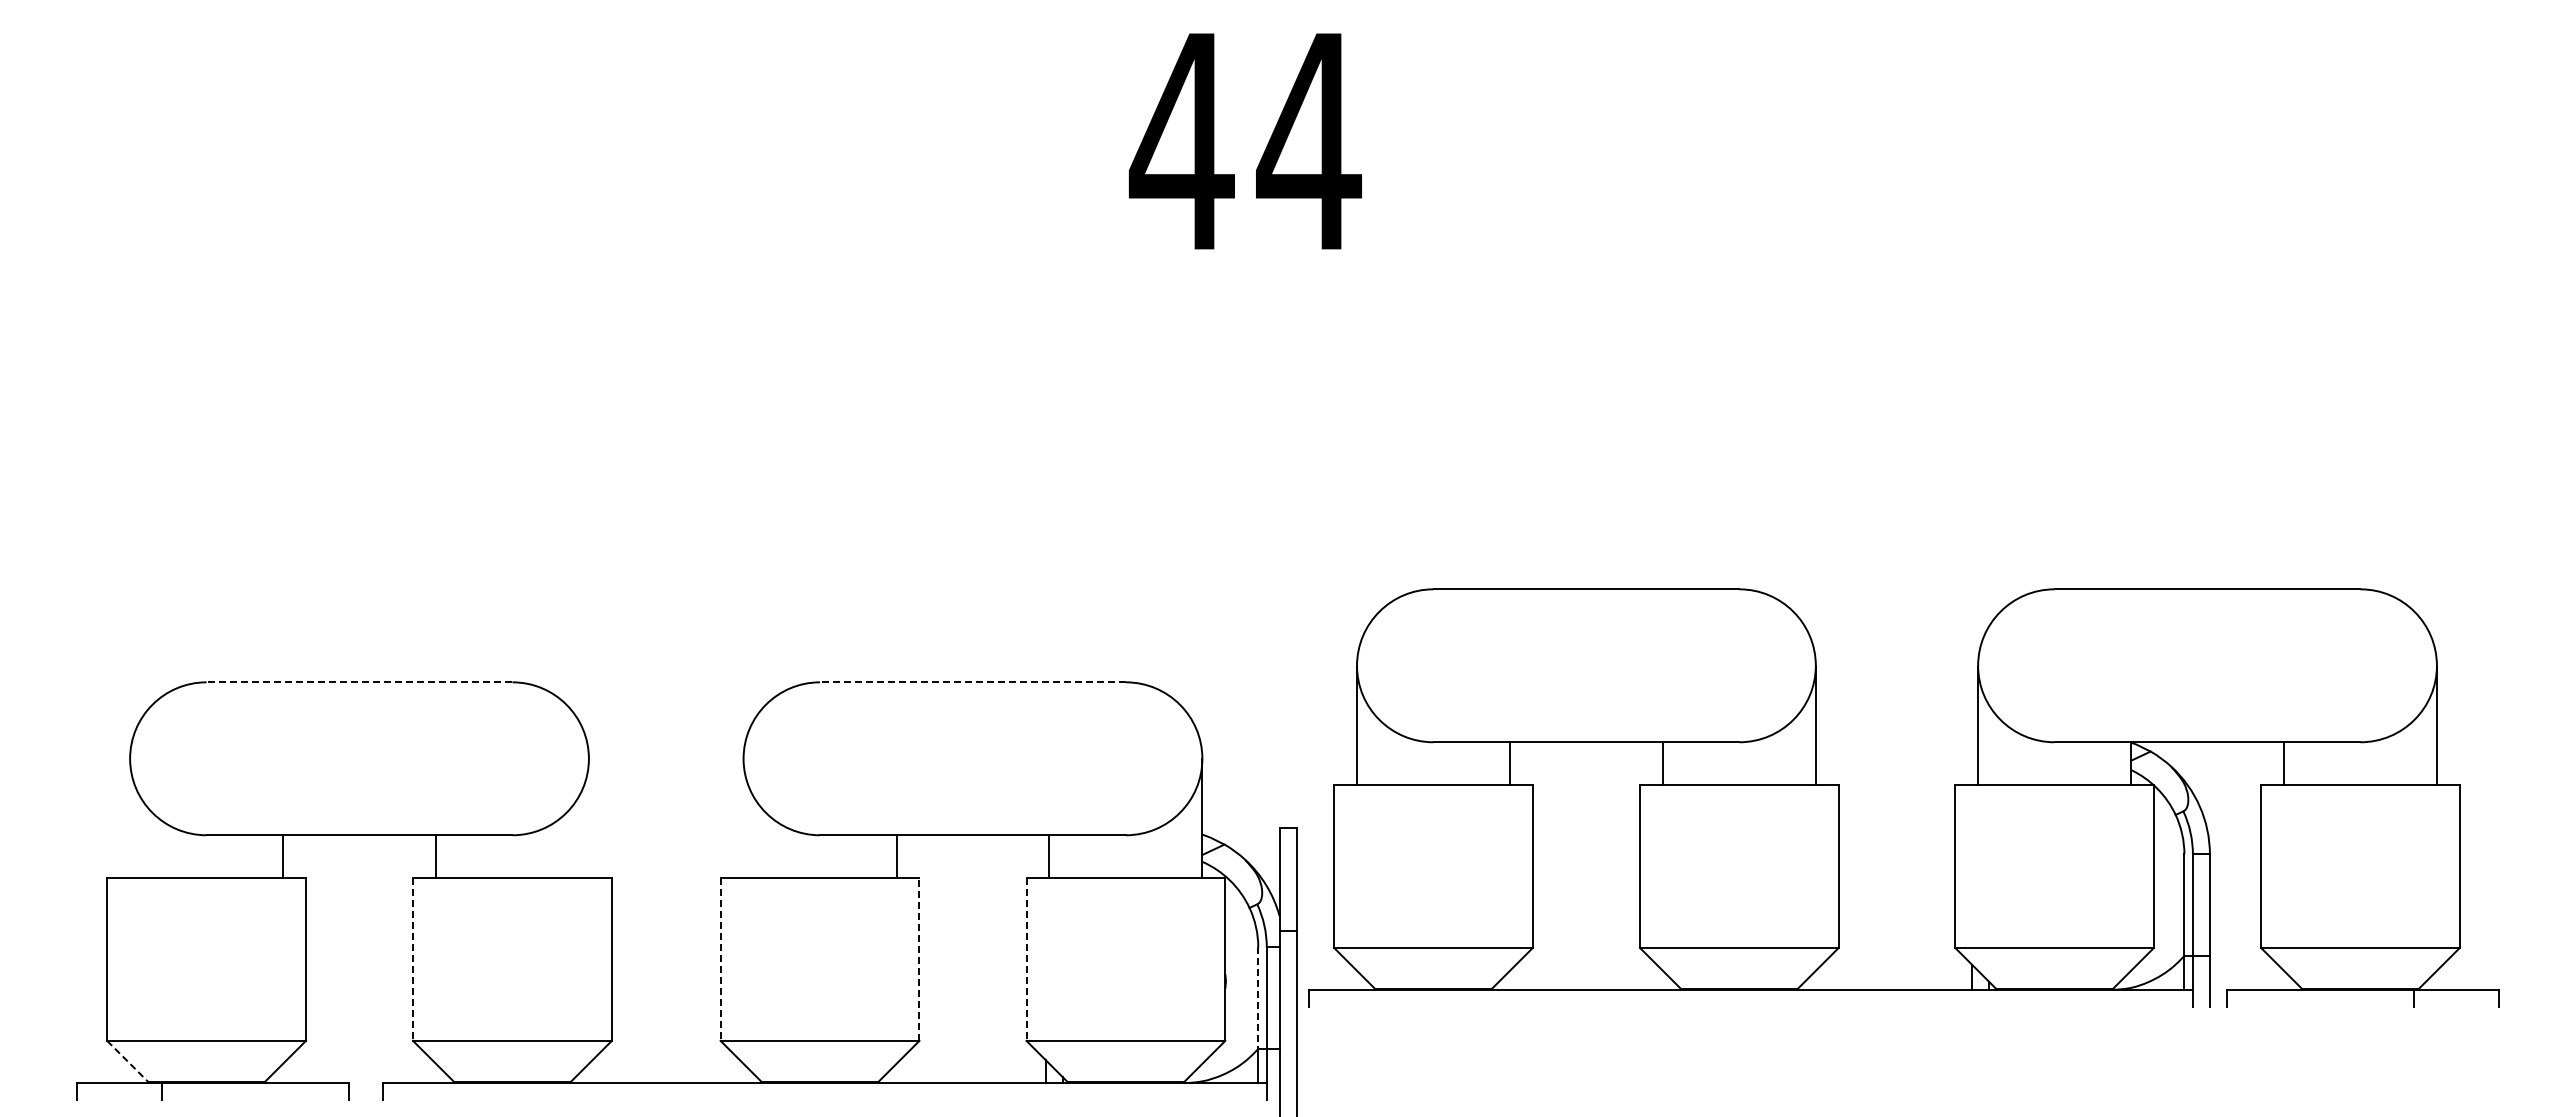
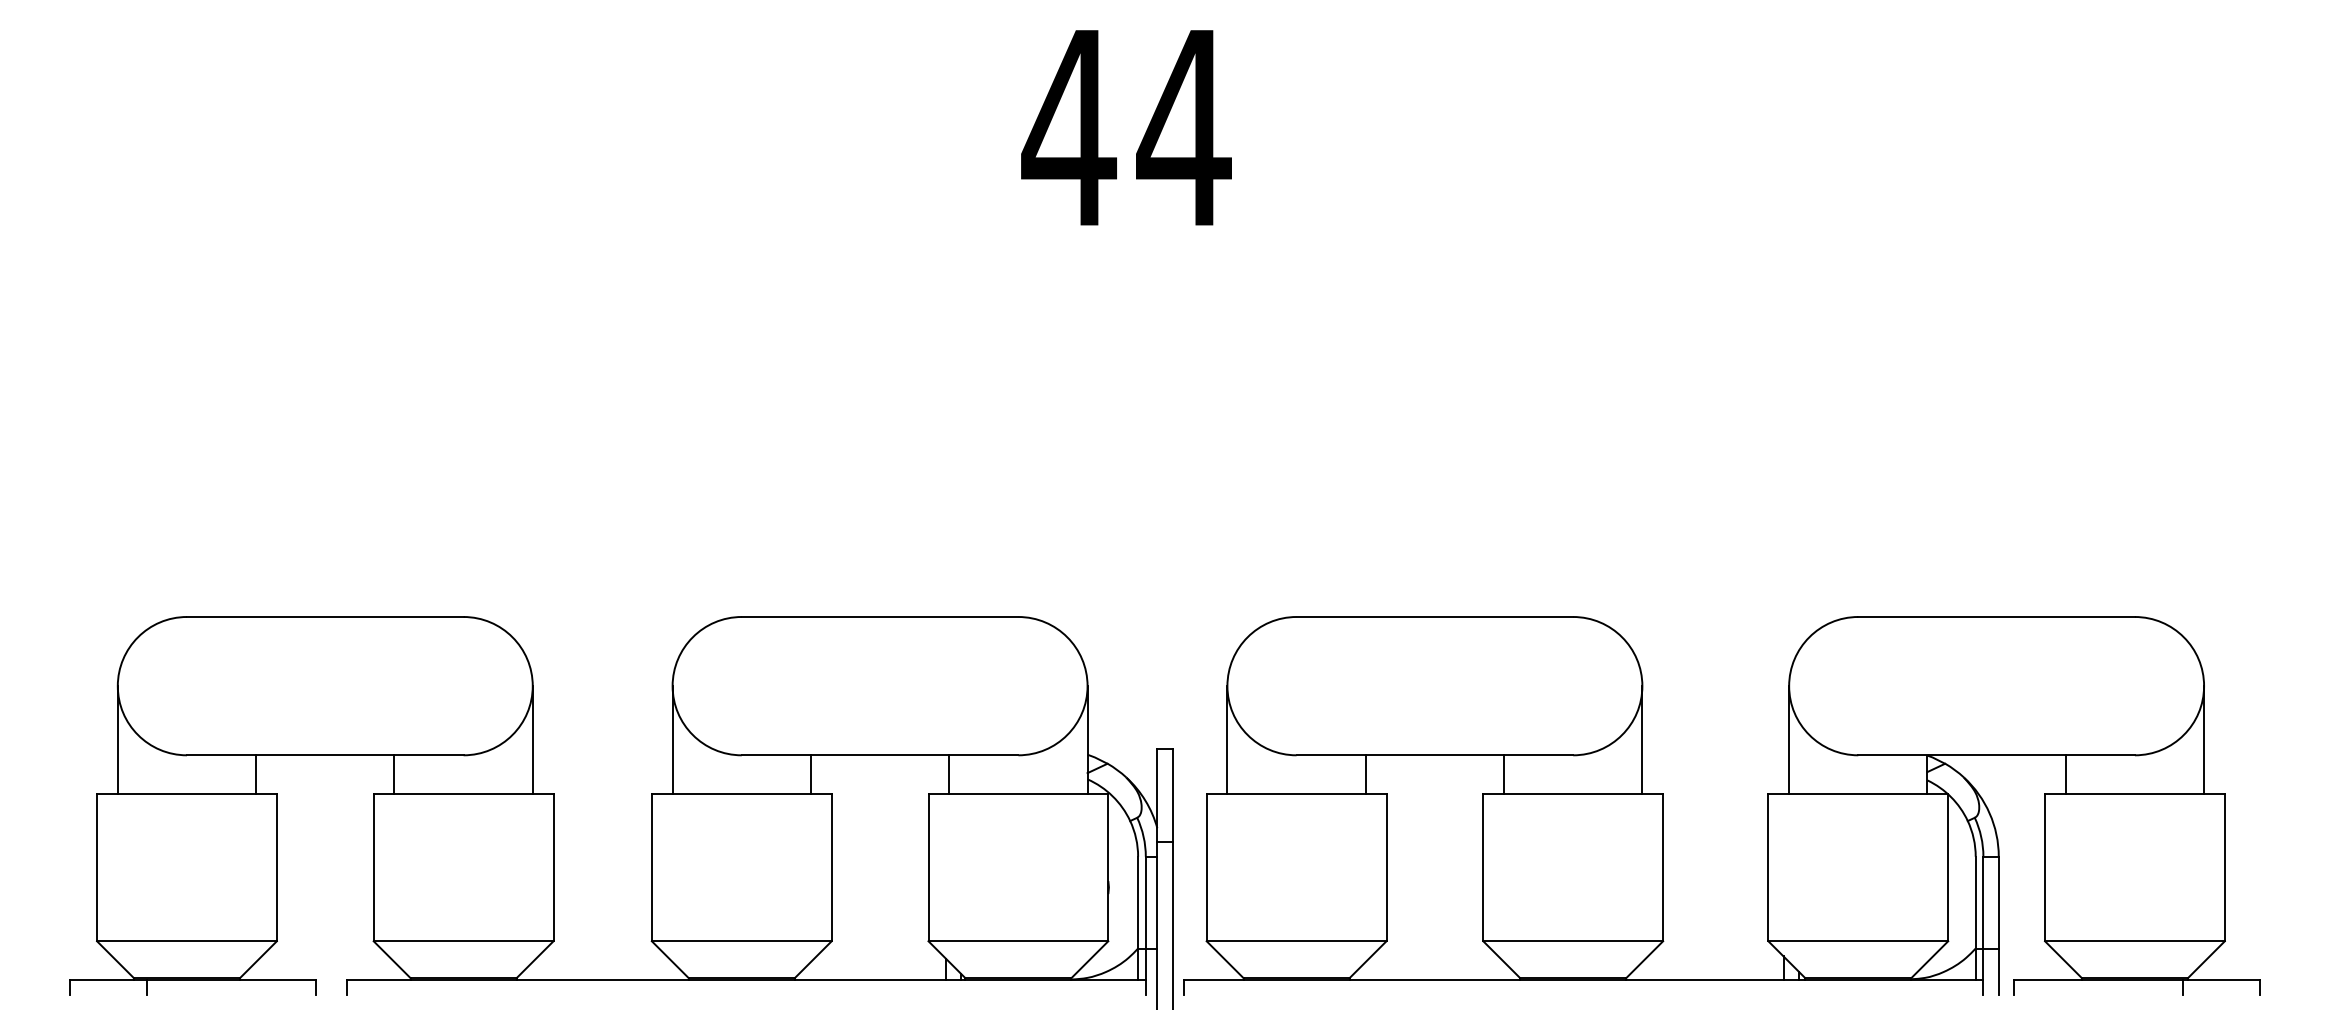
line: (359, 682) -> (325, 617), dashed -> solid
line: (972, 682) -> (879, 617), dashed -> solid
part: (1954, 797) -> (1767, 805), moved
line: (130, 817) -> (118, 739), added
line: (588, 817) -> (532, 739), added
line: (743, 817) -> (672, 739), added
line: (413, 959) -> (374, 867), dashed -> solid
line: (720, 959) -> (651, 867), dashed -> solid
line: (919, 959) -> (831, 867), dashed -> solid
line: (1026, 959) -> (928, 867), dashed -> solid
line: (1258, 998) -> (1138, 902), dashed -> solid
line: (127, 1061) -> (115, 959), dashed -> solid

